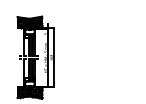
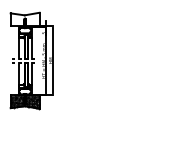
hatch: (29, 22) -> (24, 19), removed

